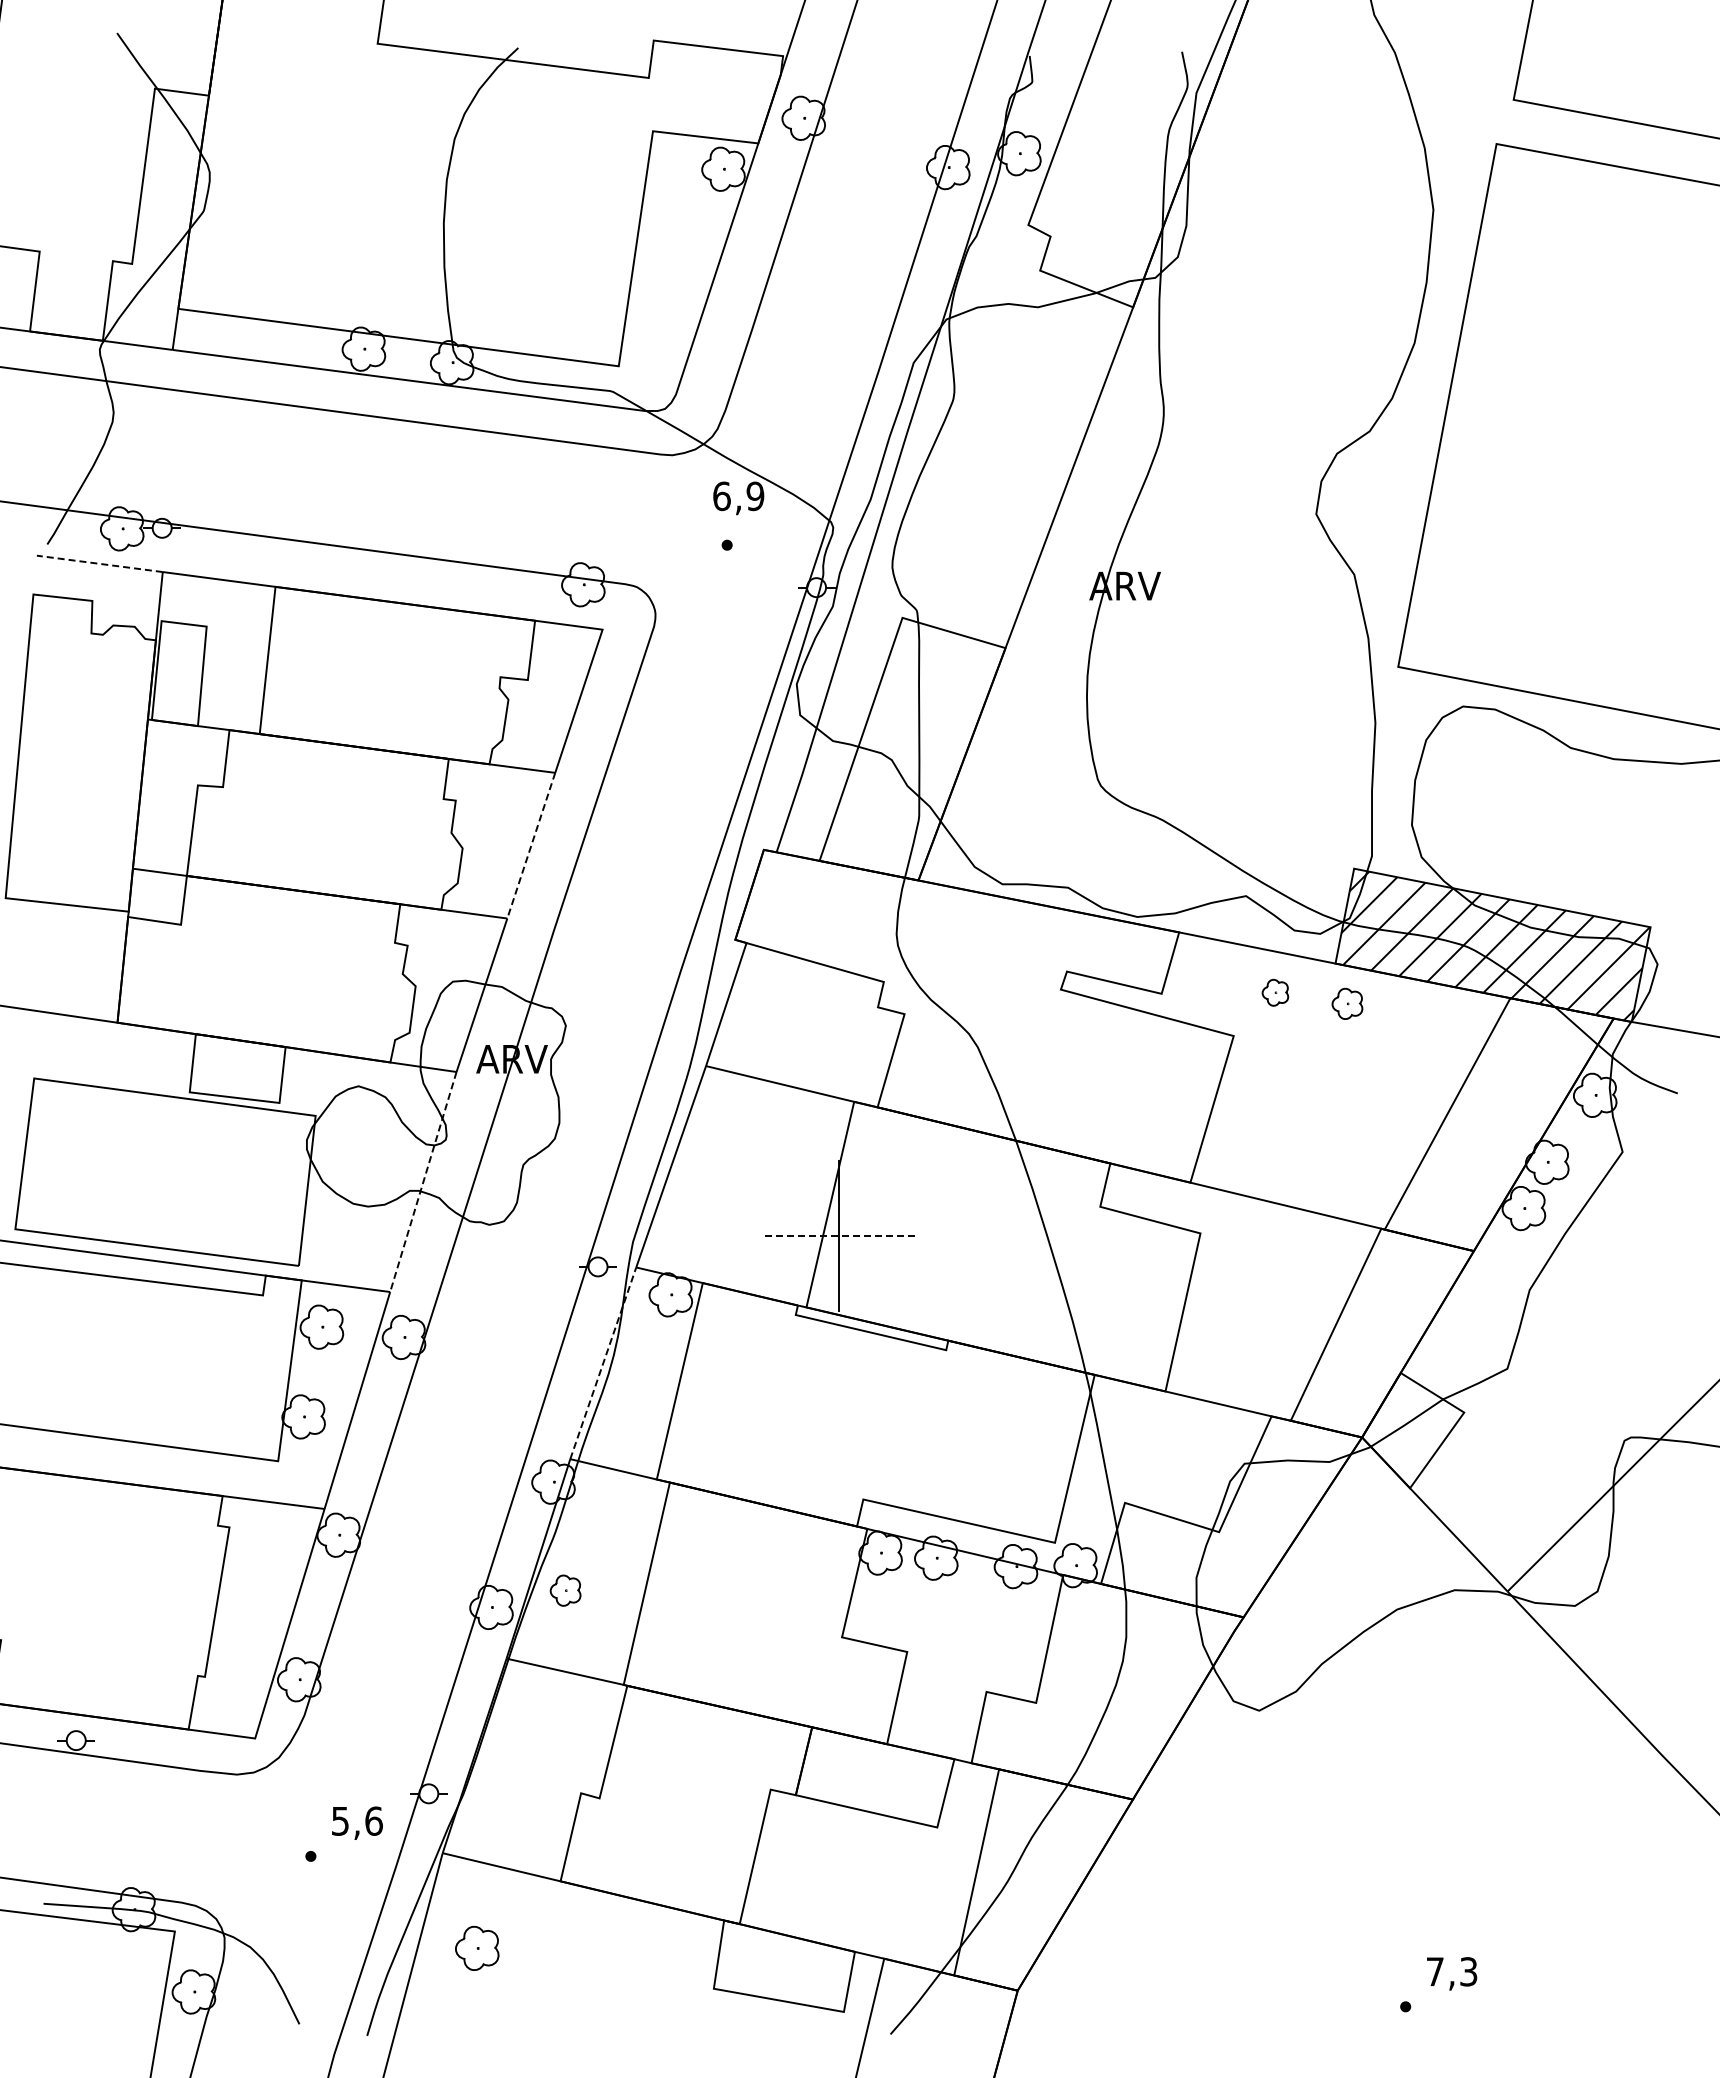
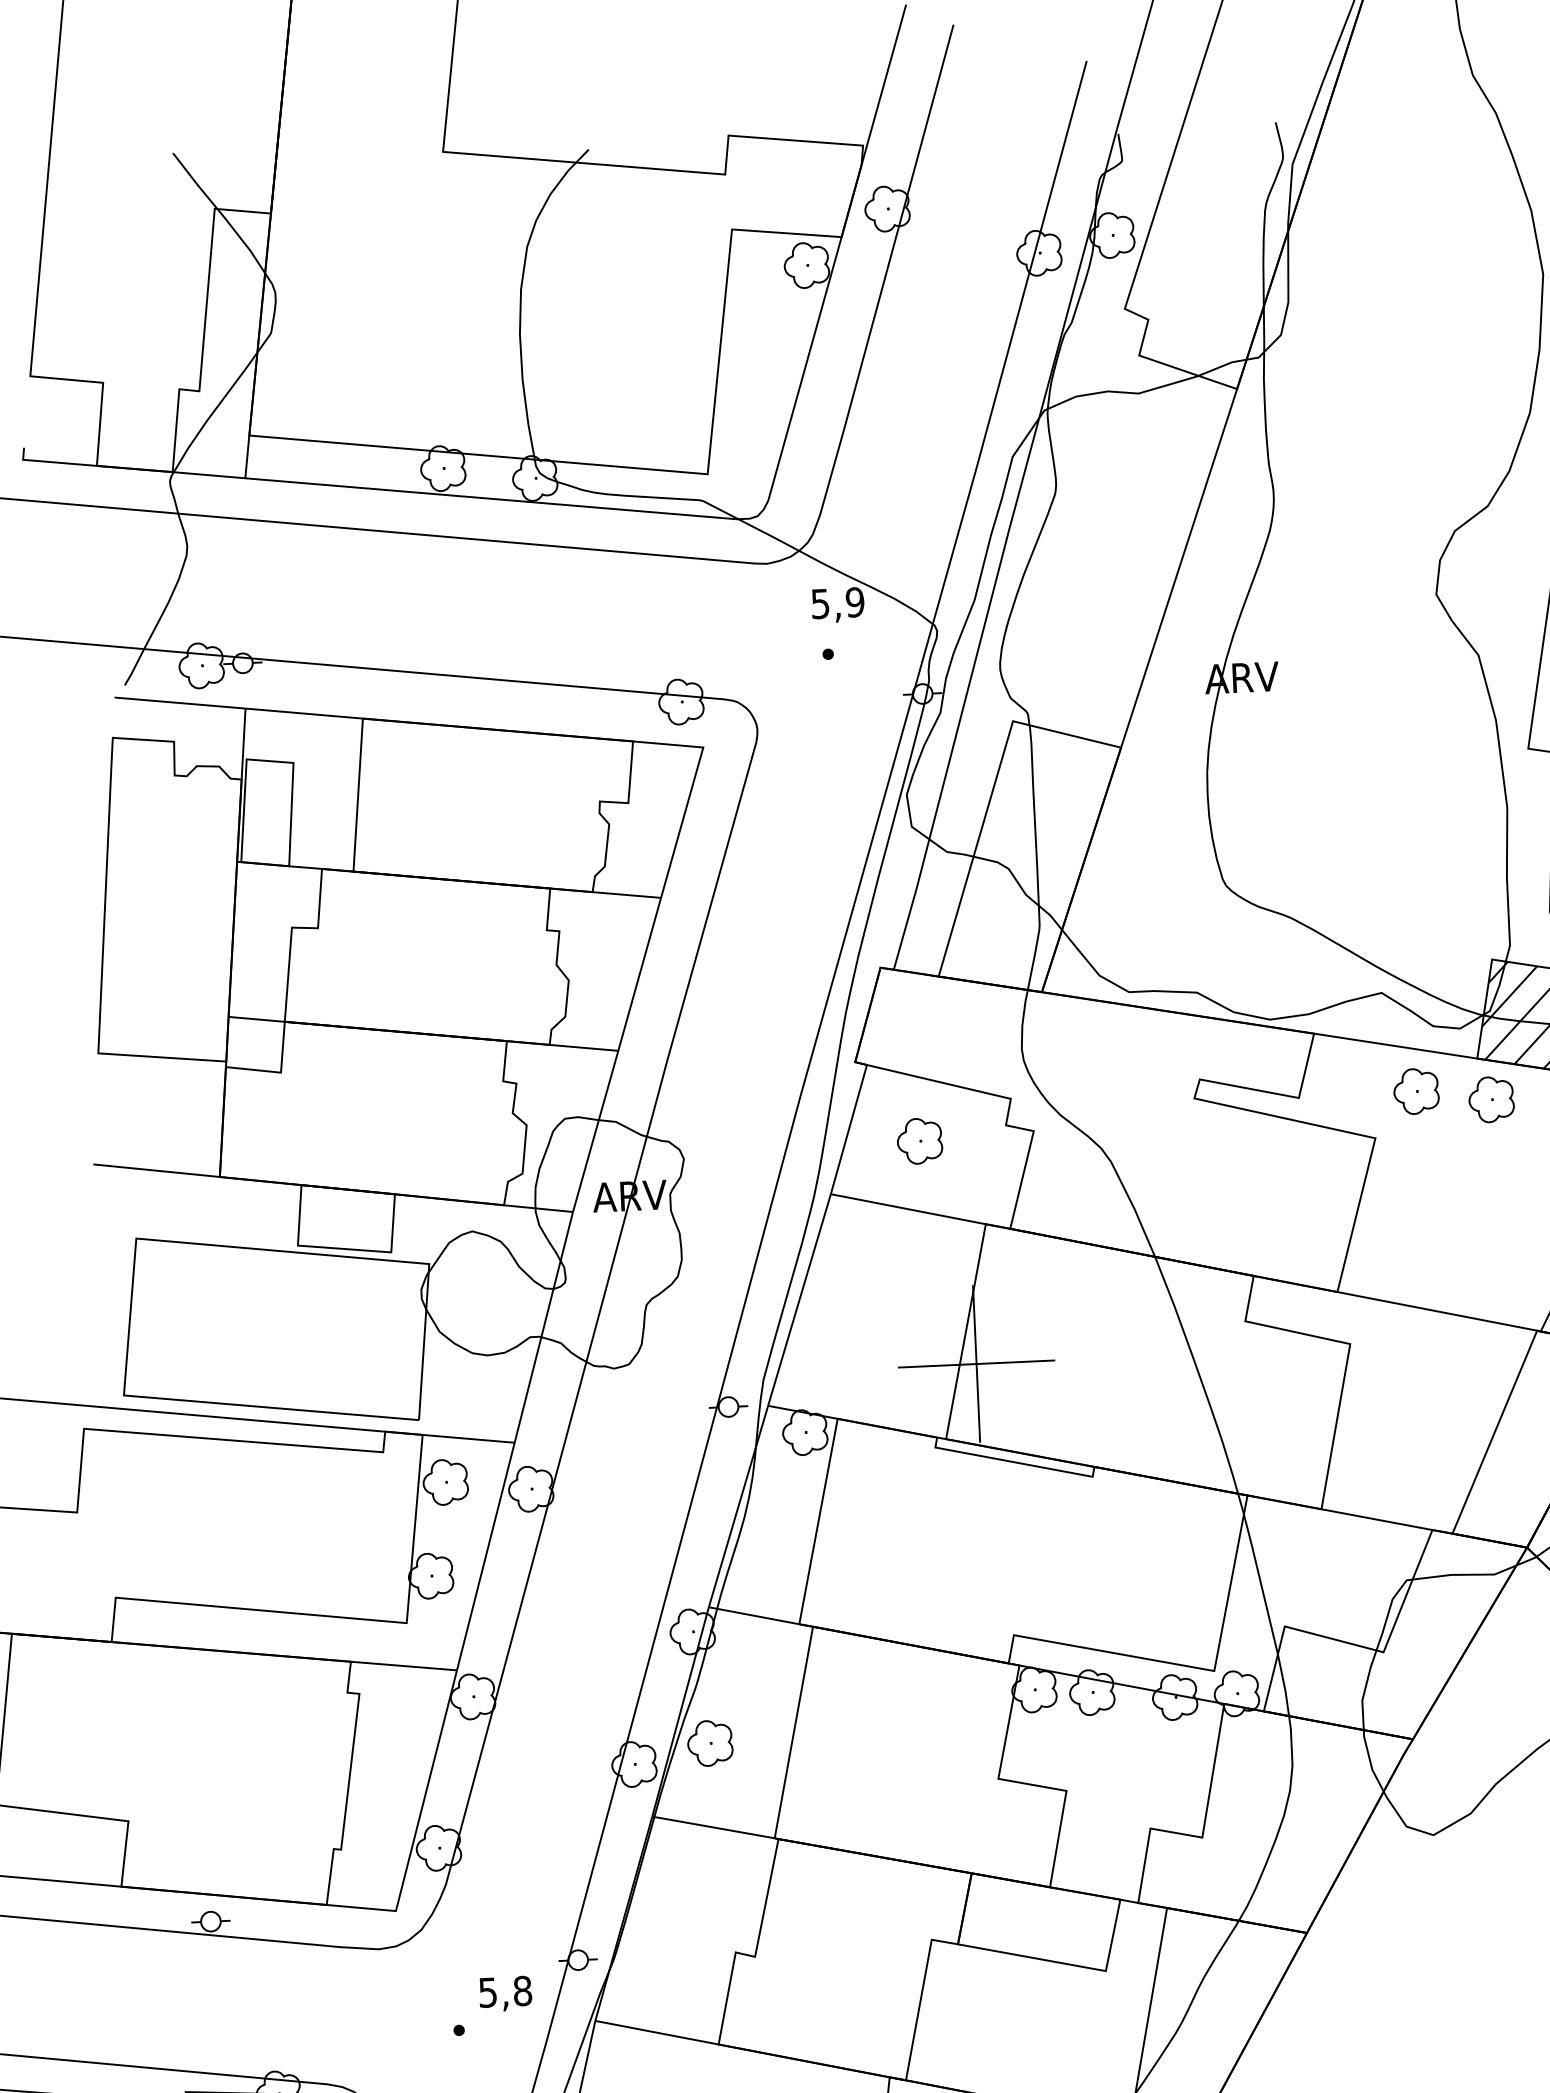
text: (721, 496) -> (820, 604), 6,9 -> 5,9
line: (99, 563) -> (179, 702), dashed -> solid
line: (531, 845) -> (639, 974), dashed -> solid
part: (1275, 992) -> (1416, 1091), size x1.67
part: (1347, 1003) -> (1491, 1099), size x1.43
part: (794, 1018) -> (920, 1140), added
line: (423, 1182) -> (543, 1327), dashed -> solid
line: (838, 1236) -> (975, 1364), dashed -> solid
line: (603, 1362) -> (738, 1505), dashed -> solid
part: (565, 1590) -> (710, 1743), size x1.43
text: (373, 1820) -> (522, 1990), 5,6 -> 5,8

